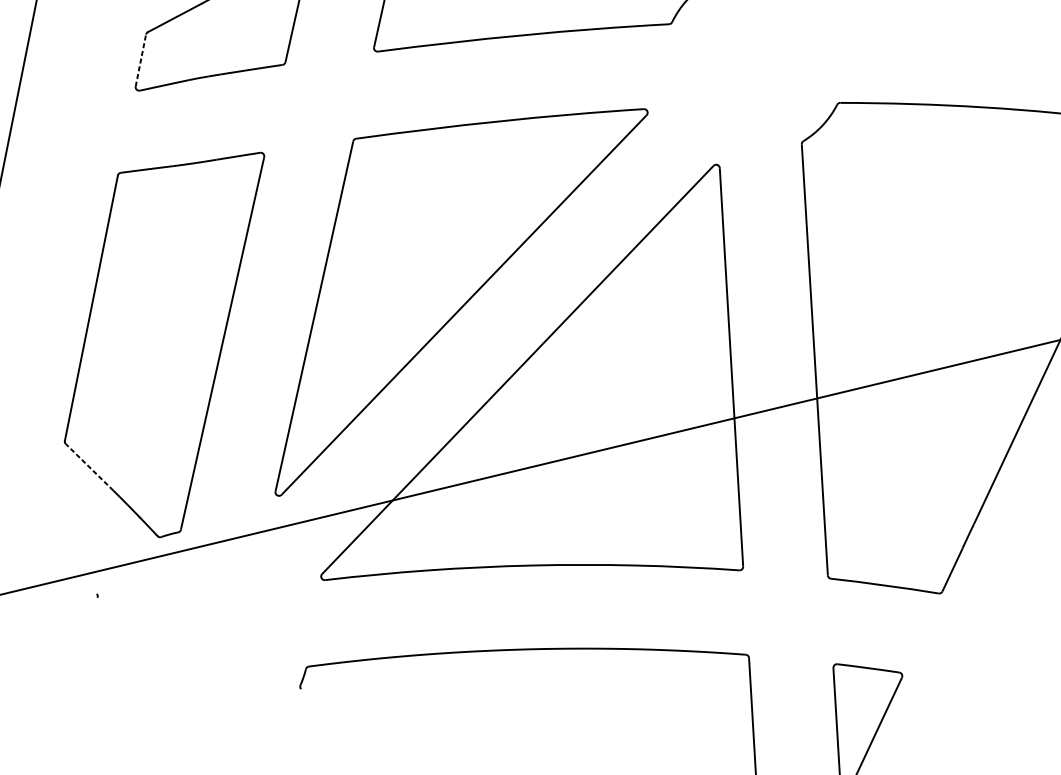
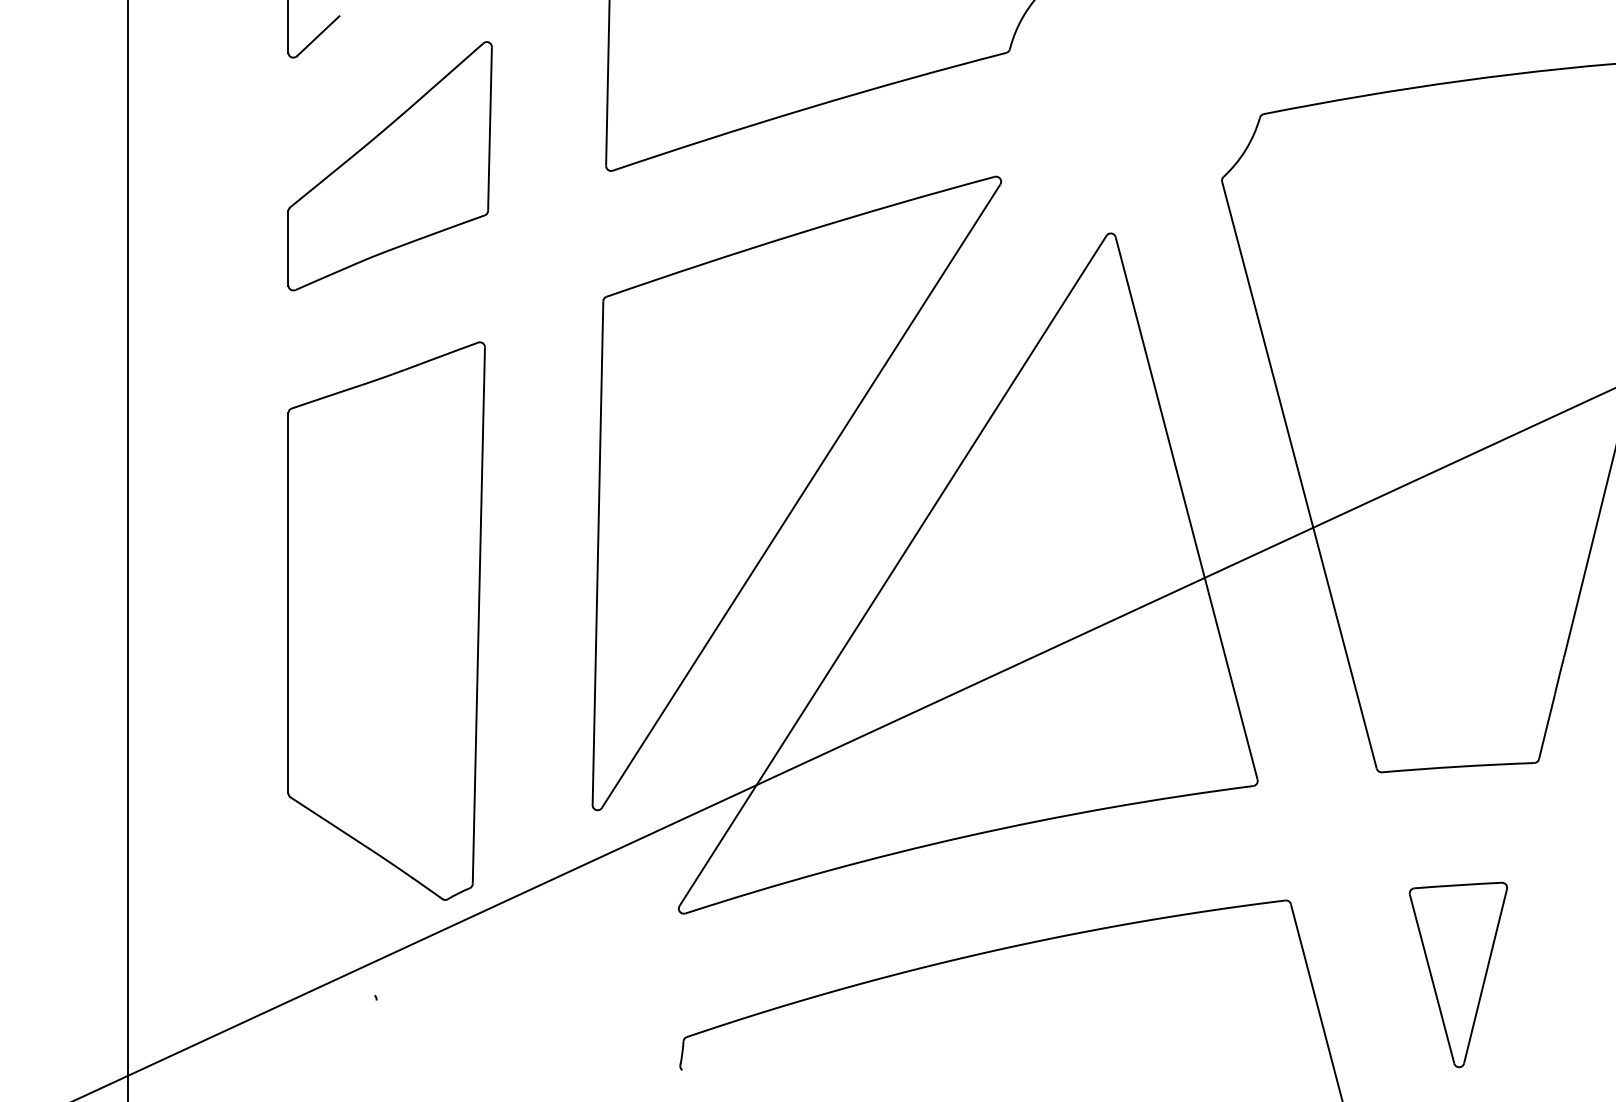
line: (141, 59) -> (288, 247), dashed -> solid
line: (89, 467) -> (329, 823), dashed -> solid

